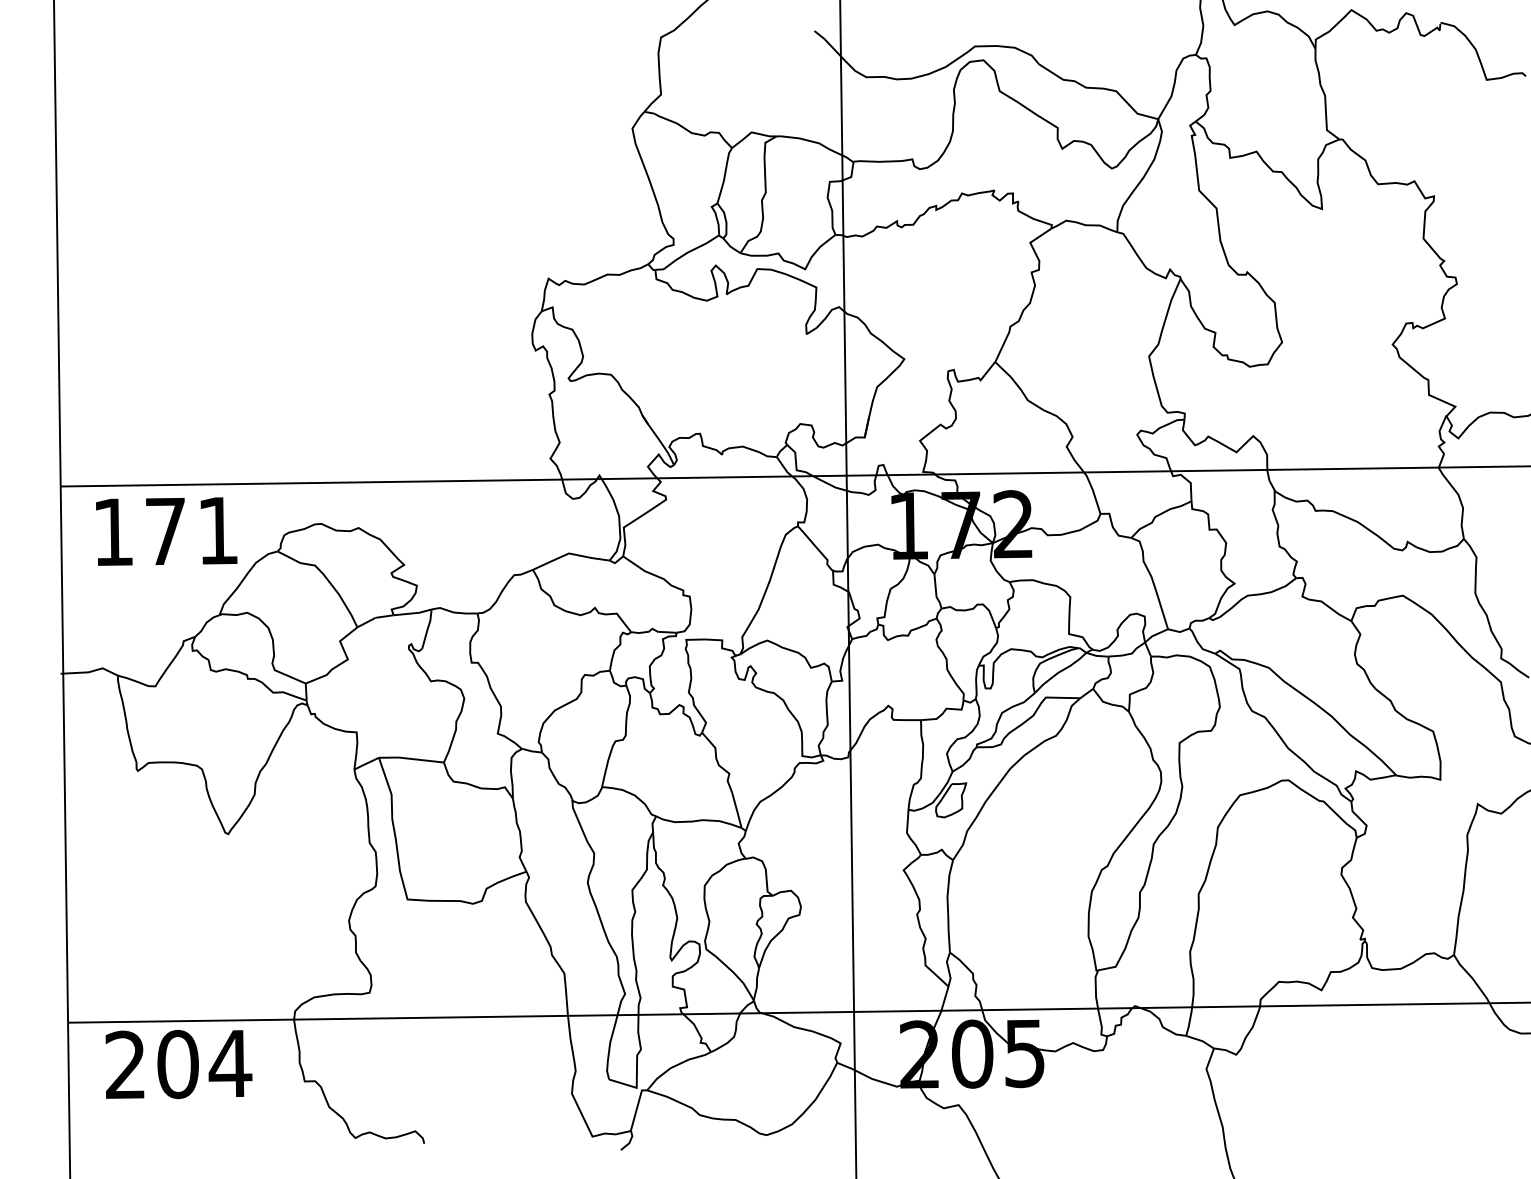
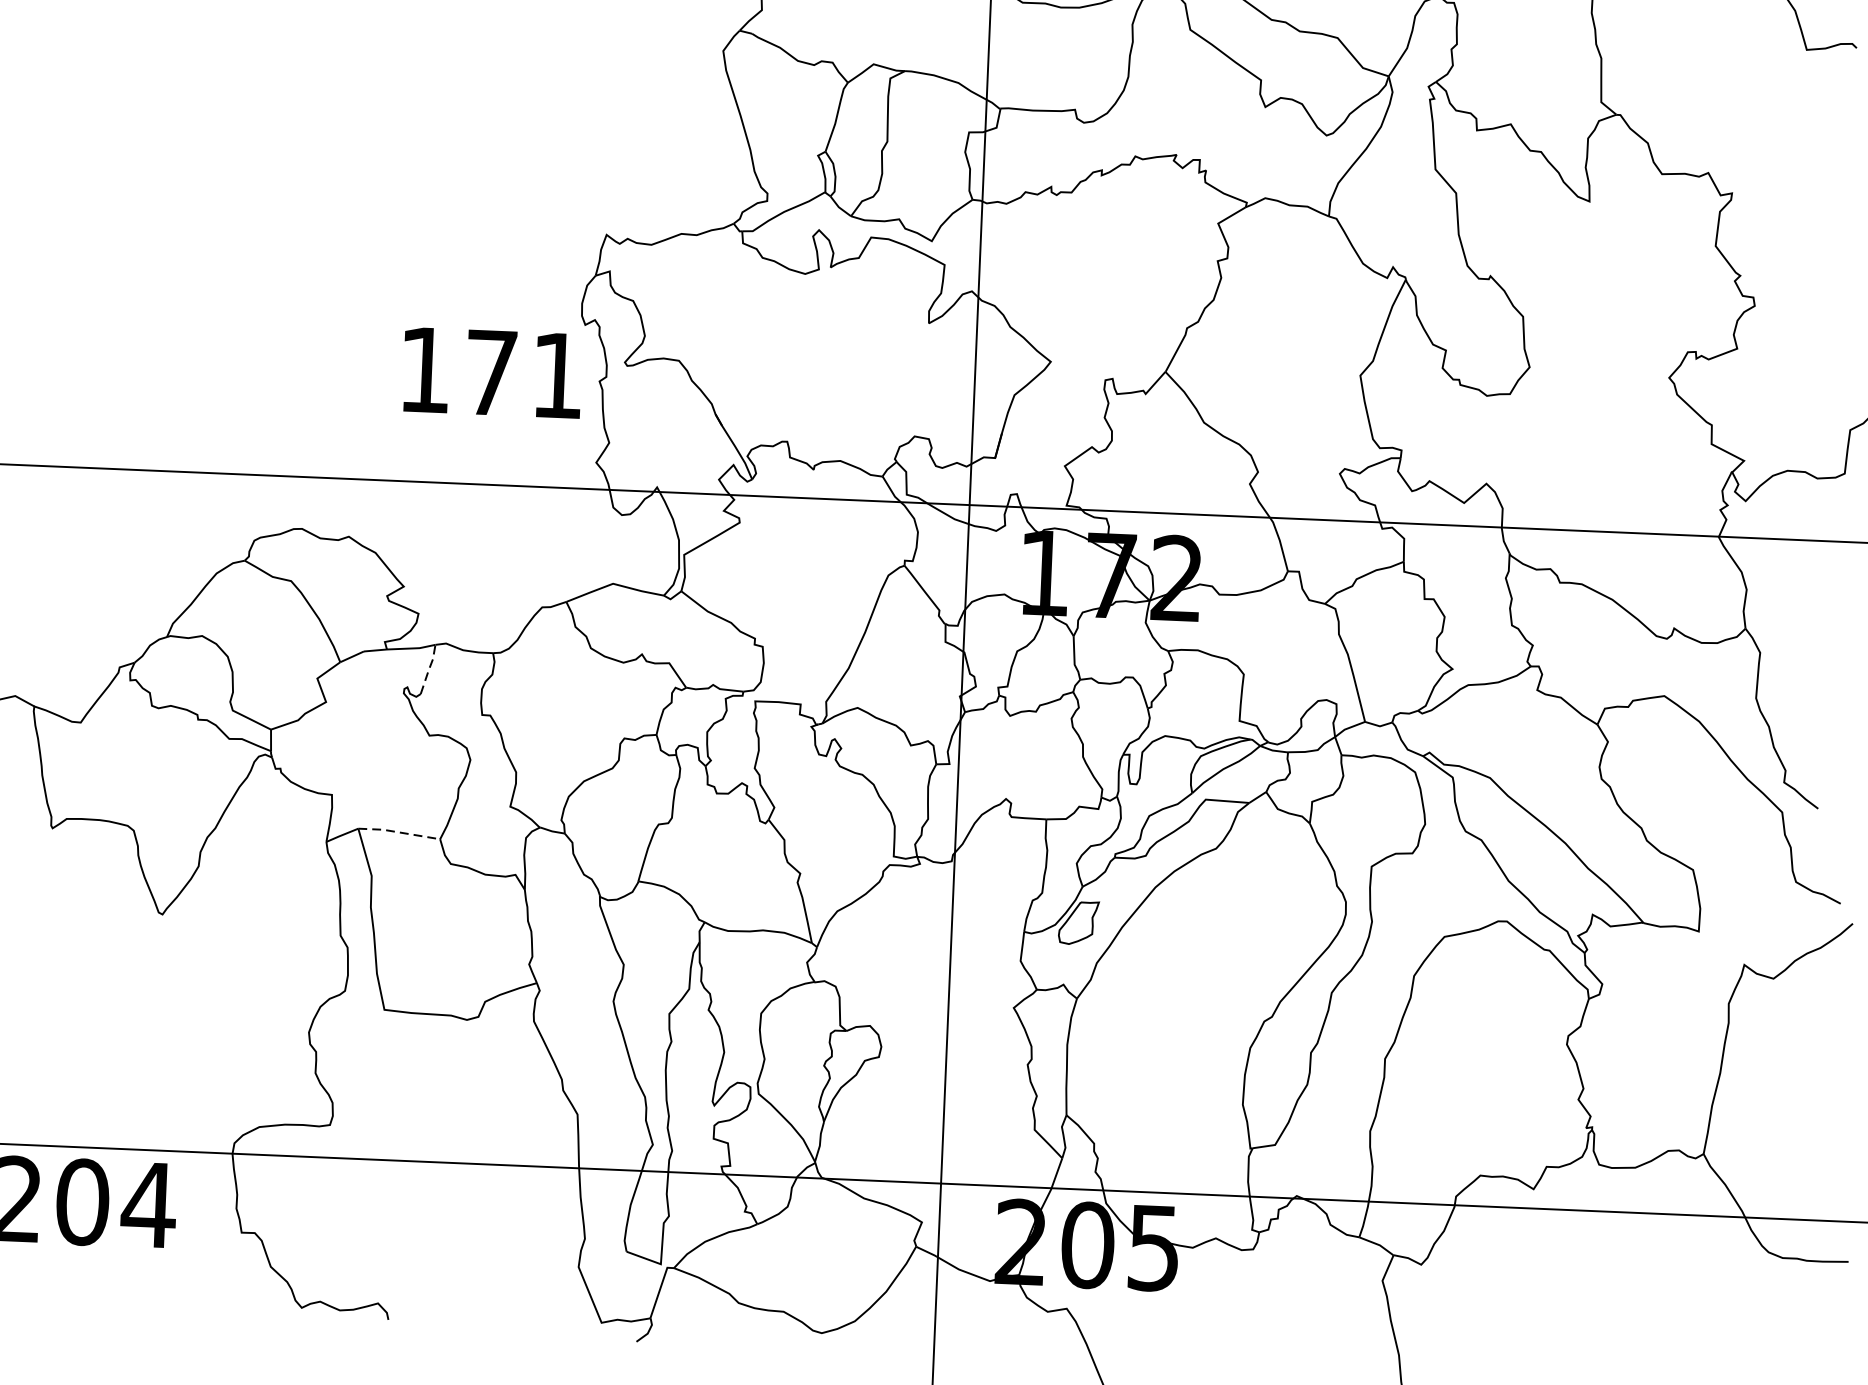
text: (166, 531) -> (492, 372), moved
line: (427, 628) -> (428, 668), solid -> dashed
line: (411, 758) -> (399, 831), solid -> dashed

